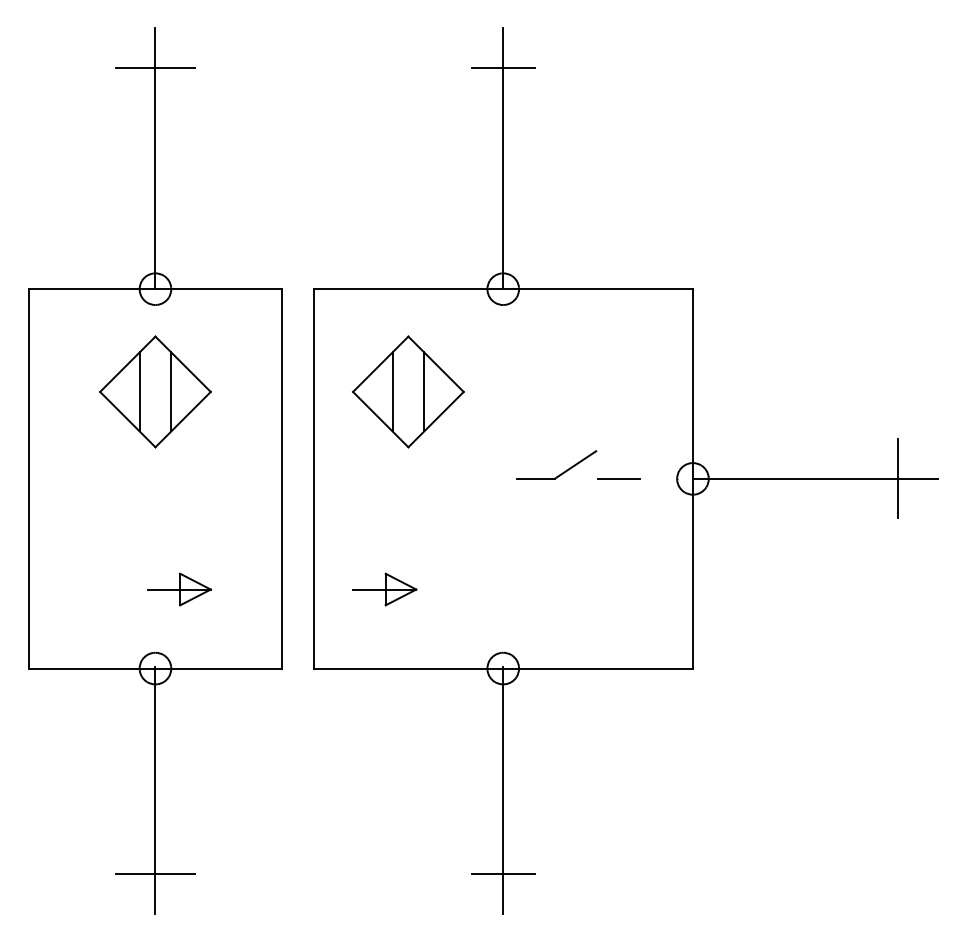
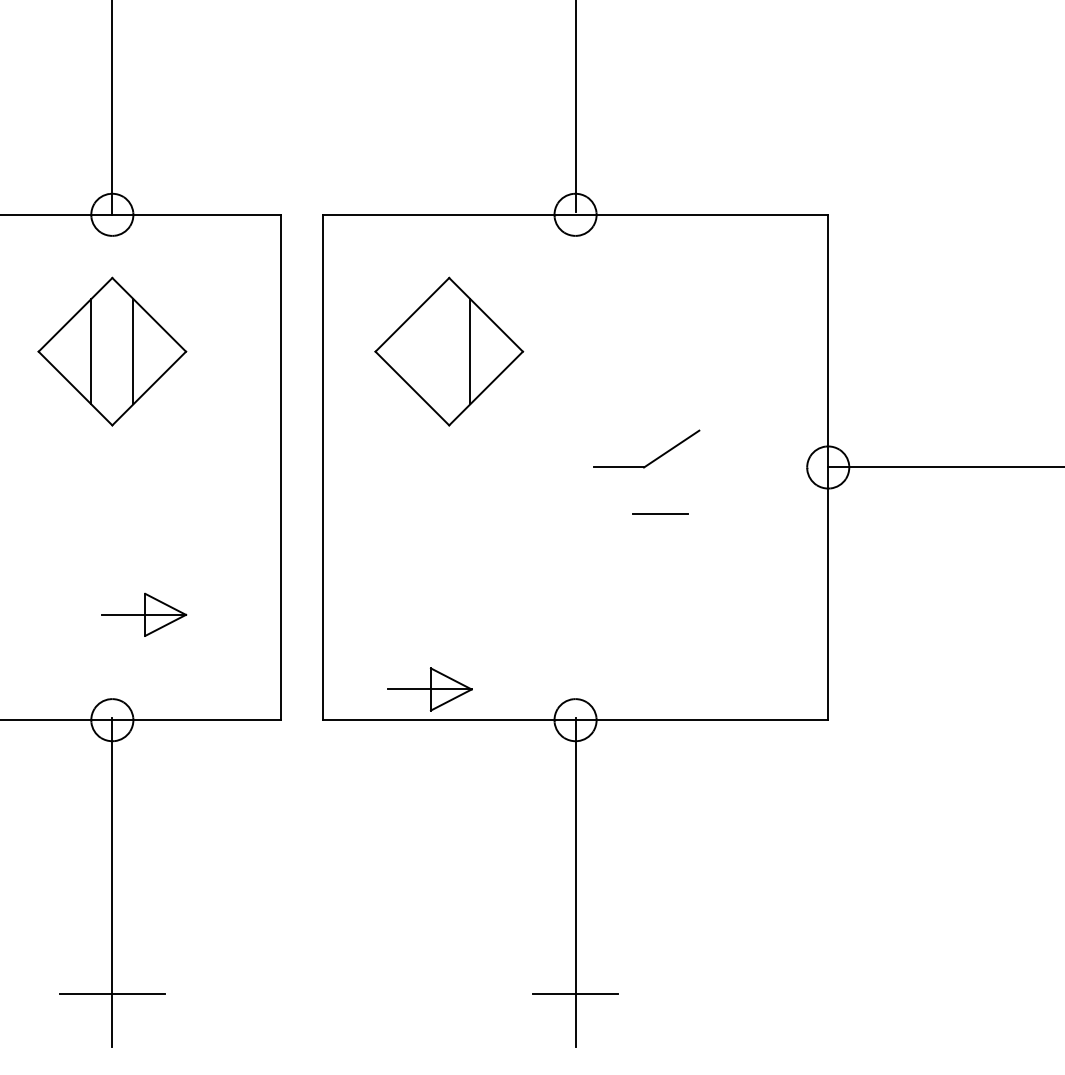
line: (392, 391) -> (428, 351), removed
line: (618, 478) -> (659, 513), moved
part: (384, 589) -> (429, 689), moved

